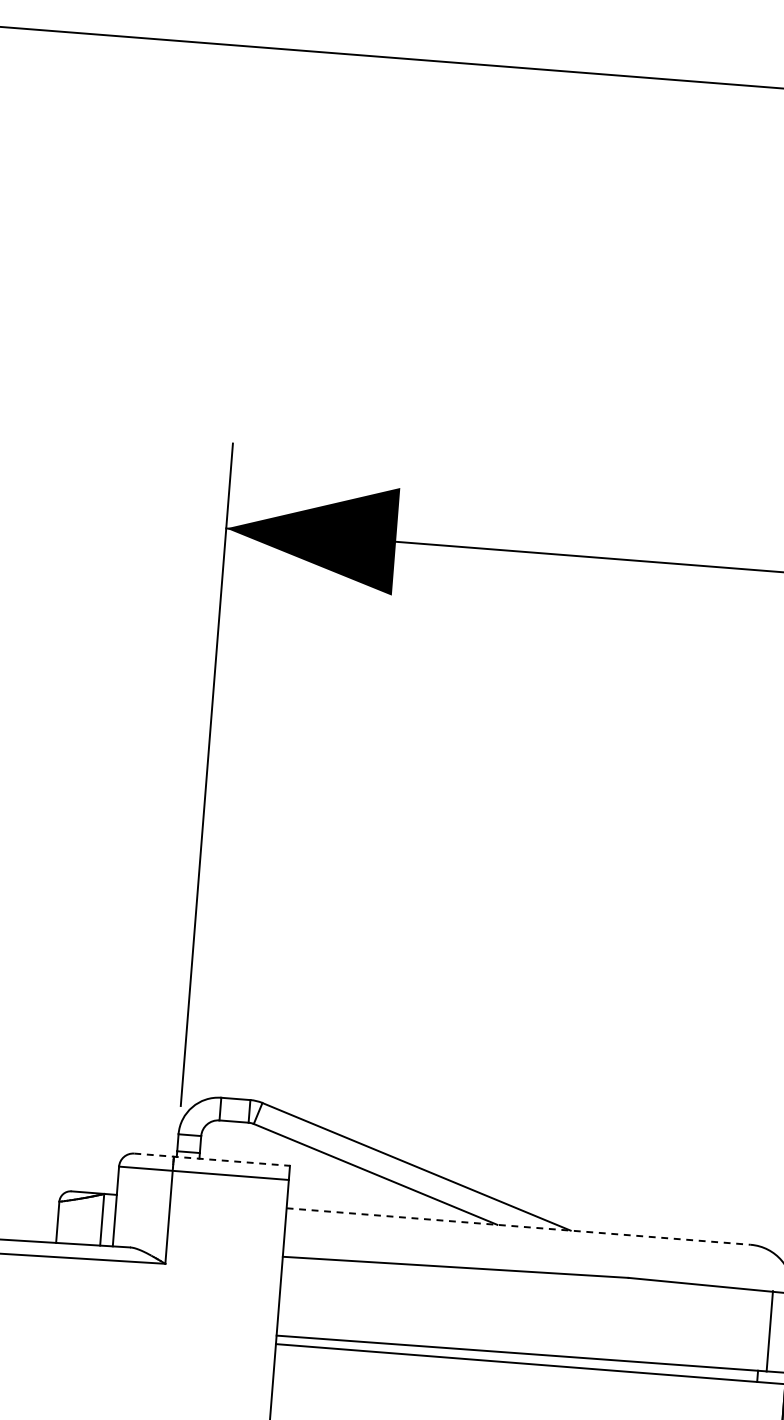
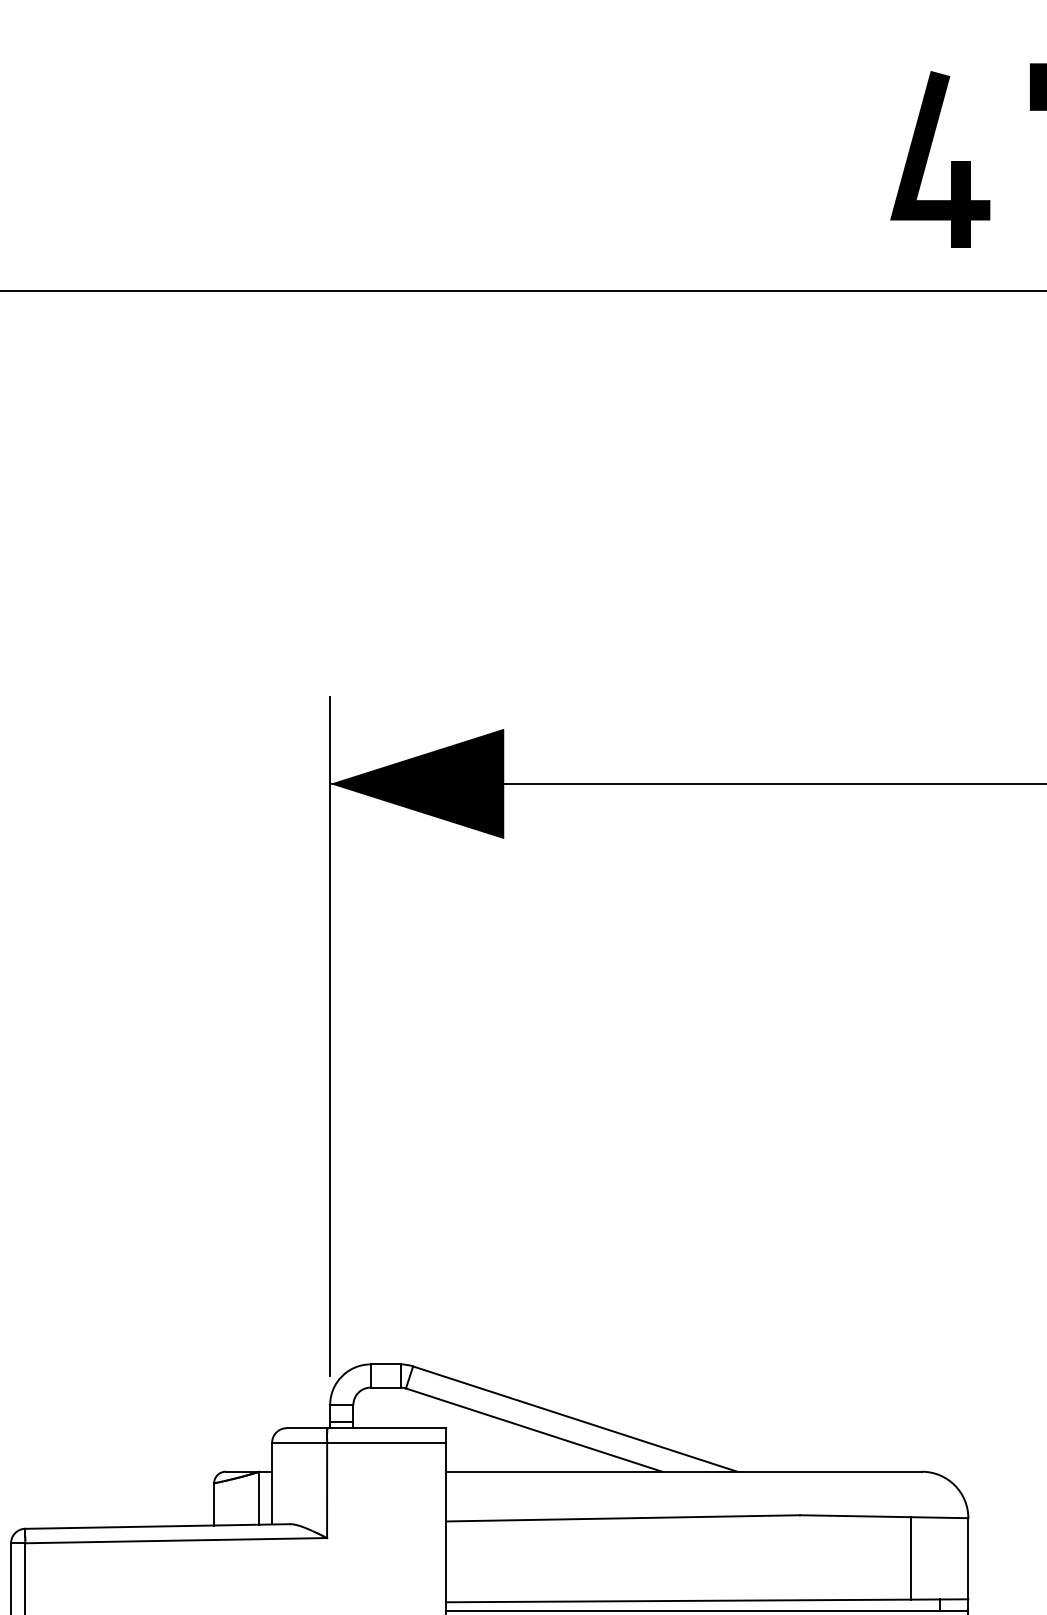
line: (212, 1159) -> (366, 1428), dashed -> solid
line: (519, 1226) -> (684, 1471), dashed -> solid
line: (769, 1331) -> (911, 1558), moved

